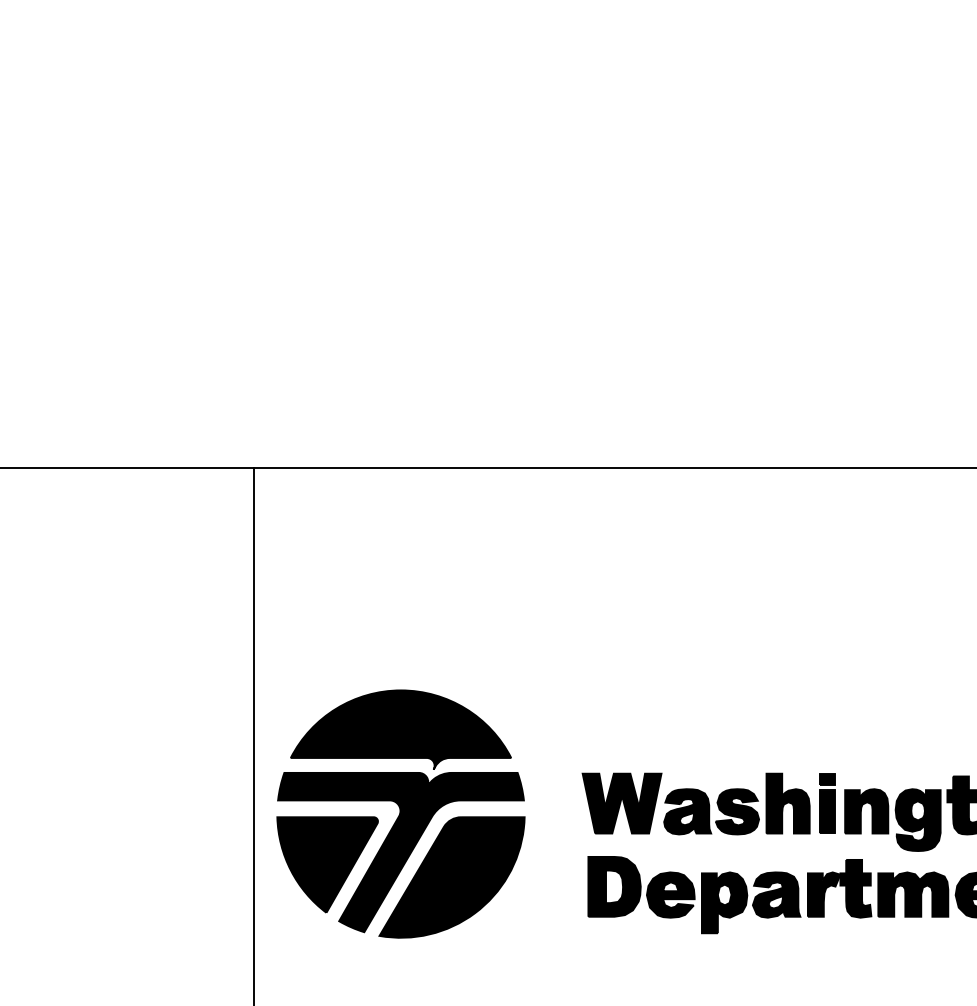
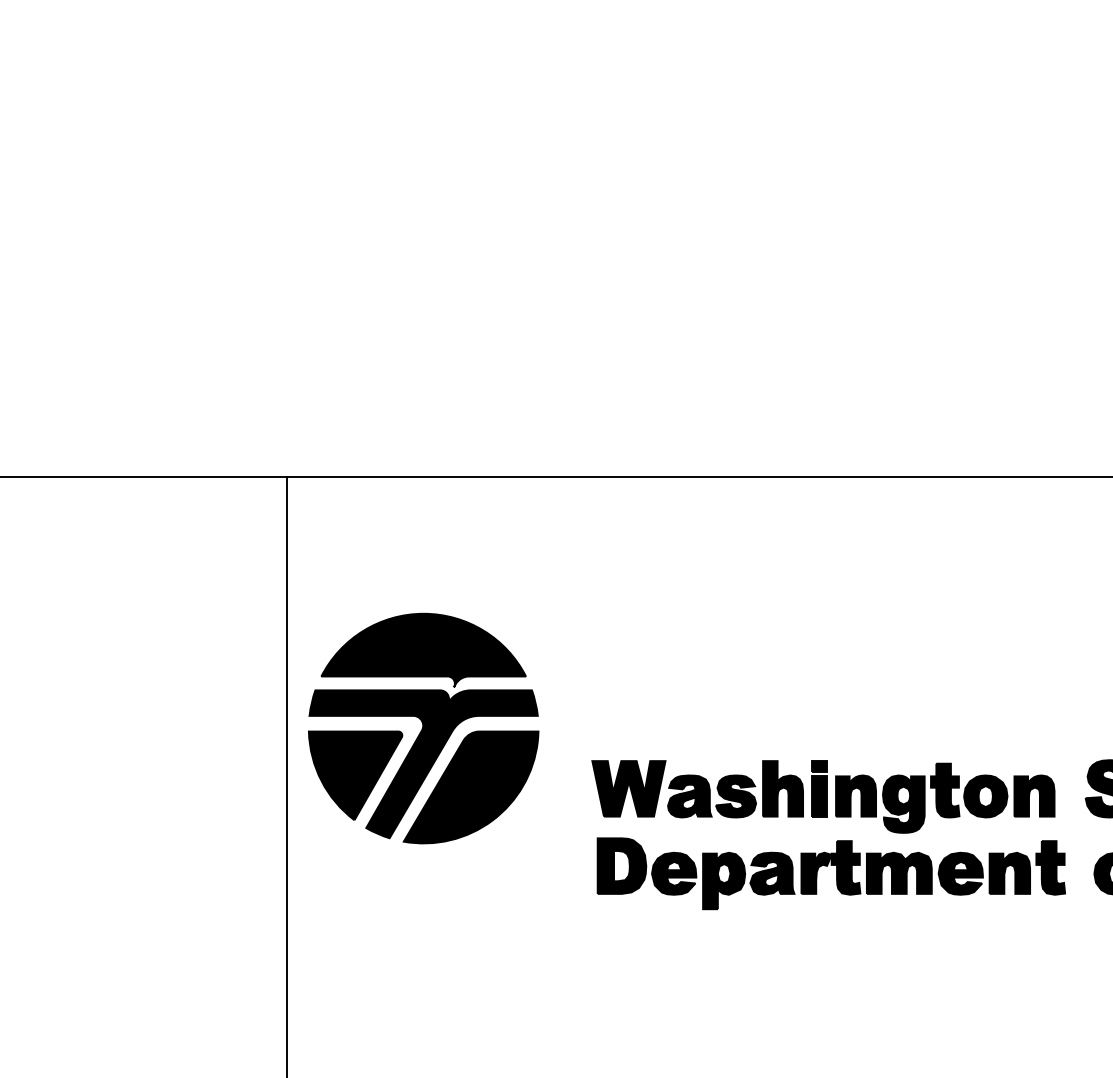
part: (400, 813) -> (423, 728), moved

